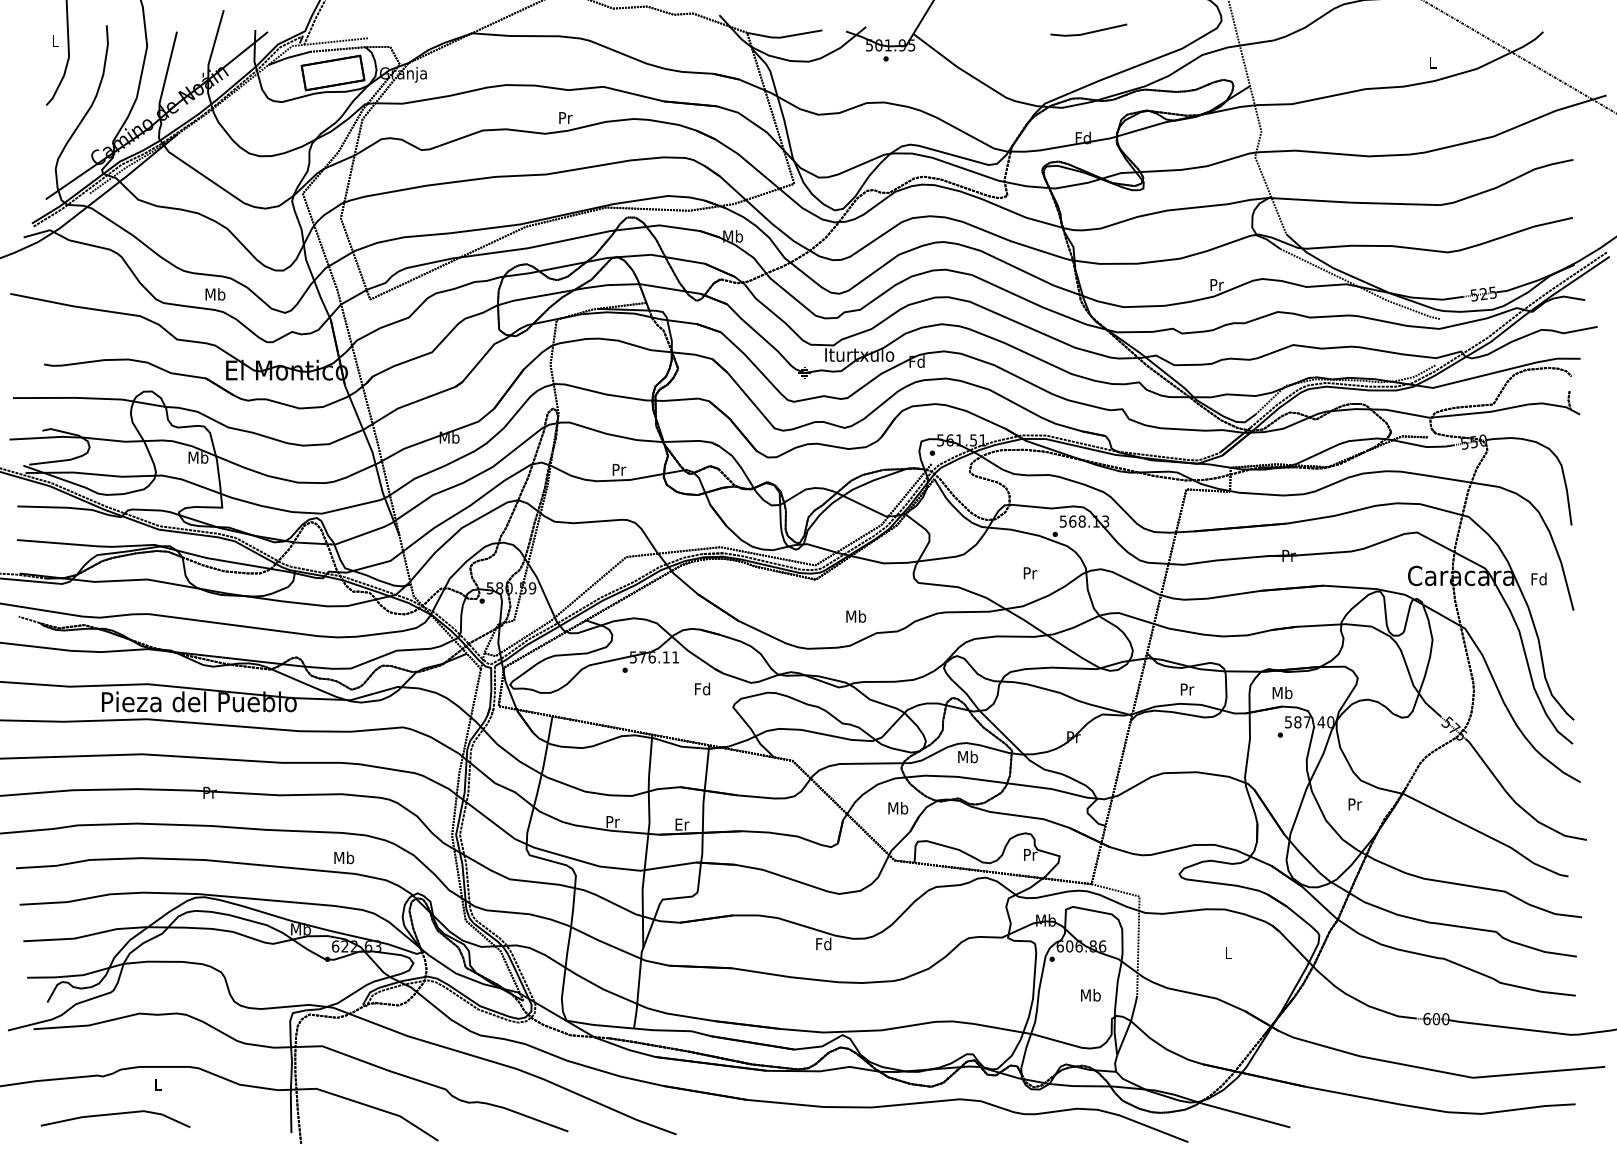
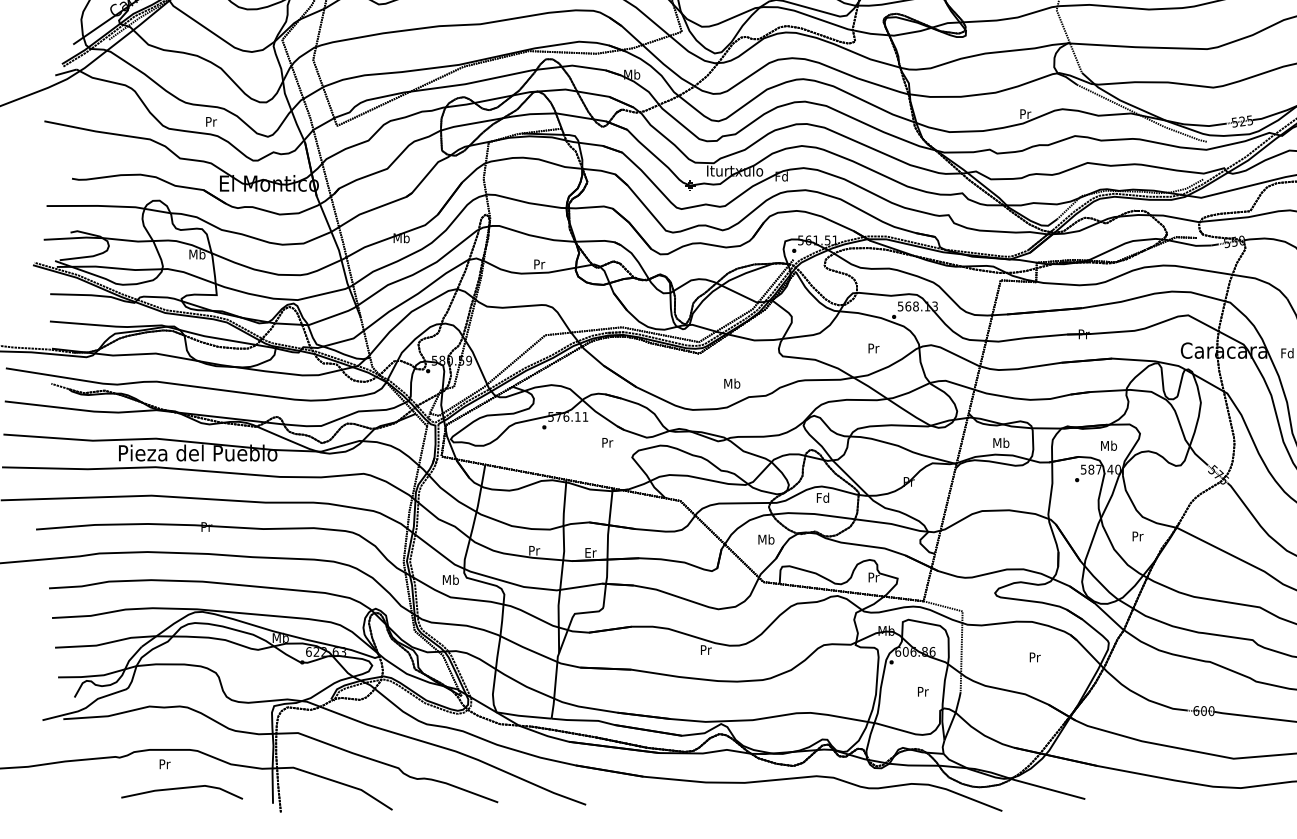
text: (215, 294) -> (211, 121), Mb -> Pr
text: (702, 688) -> (607, 442), Fd -> Pr
text: (1187, 689) -> (1001, 443), Pr -> Mb
text: (1282, 692) -> (1108, 445), moved
text: (967, 756) -> (822, 497), Mb -> Fd
text: (344, 857) -> (451, 579), moved
text: (823, 943) -> (705, 649), Fd -> Pr
text: (1228, 953) -> (1034, 657), L -> Pr
text: (1090, 995) -> (922, 691), Mb -> Pr
text: (158, 1084) -> (164, 764), L -> Pr
line: (115, 1114) -> (182, 788), moved

